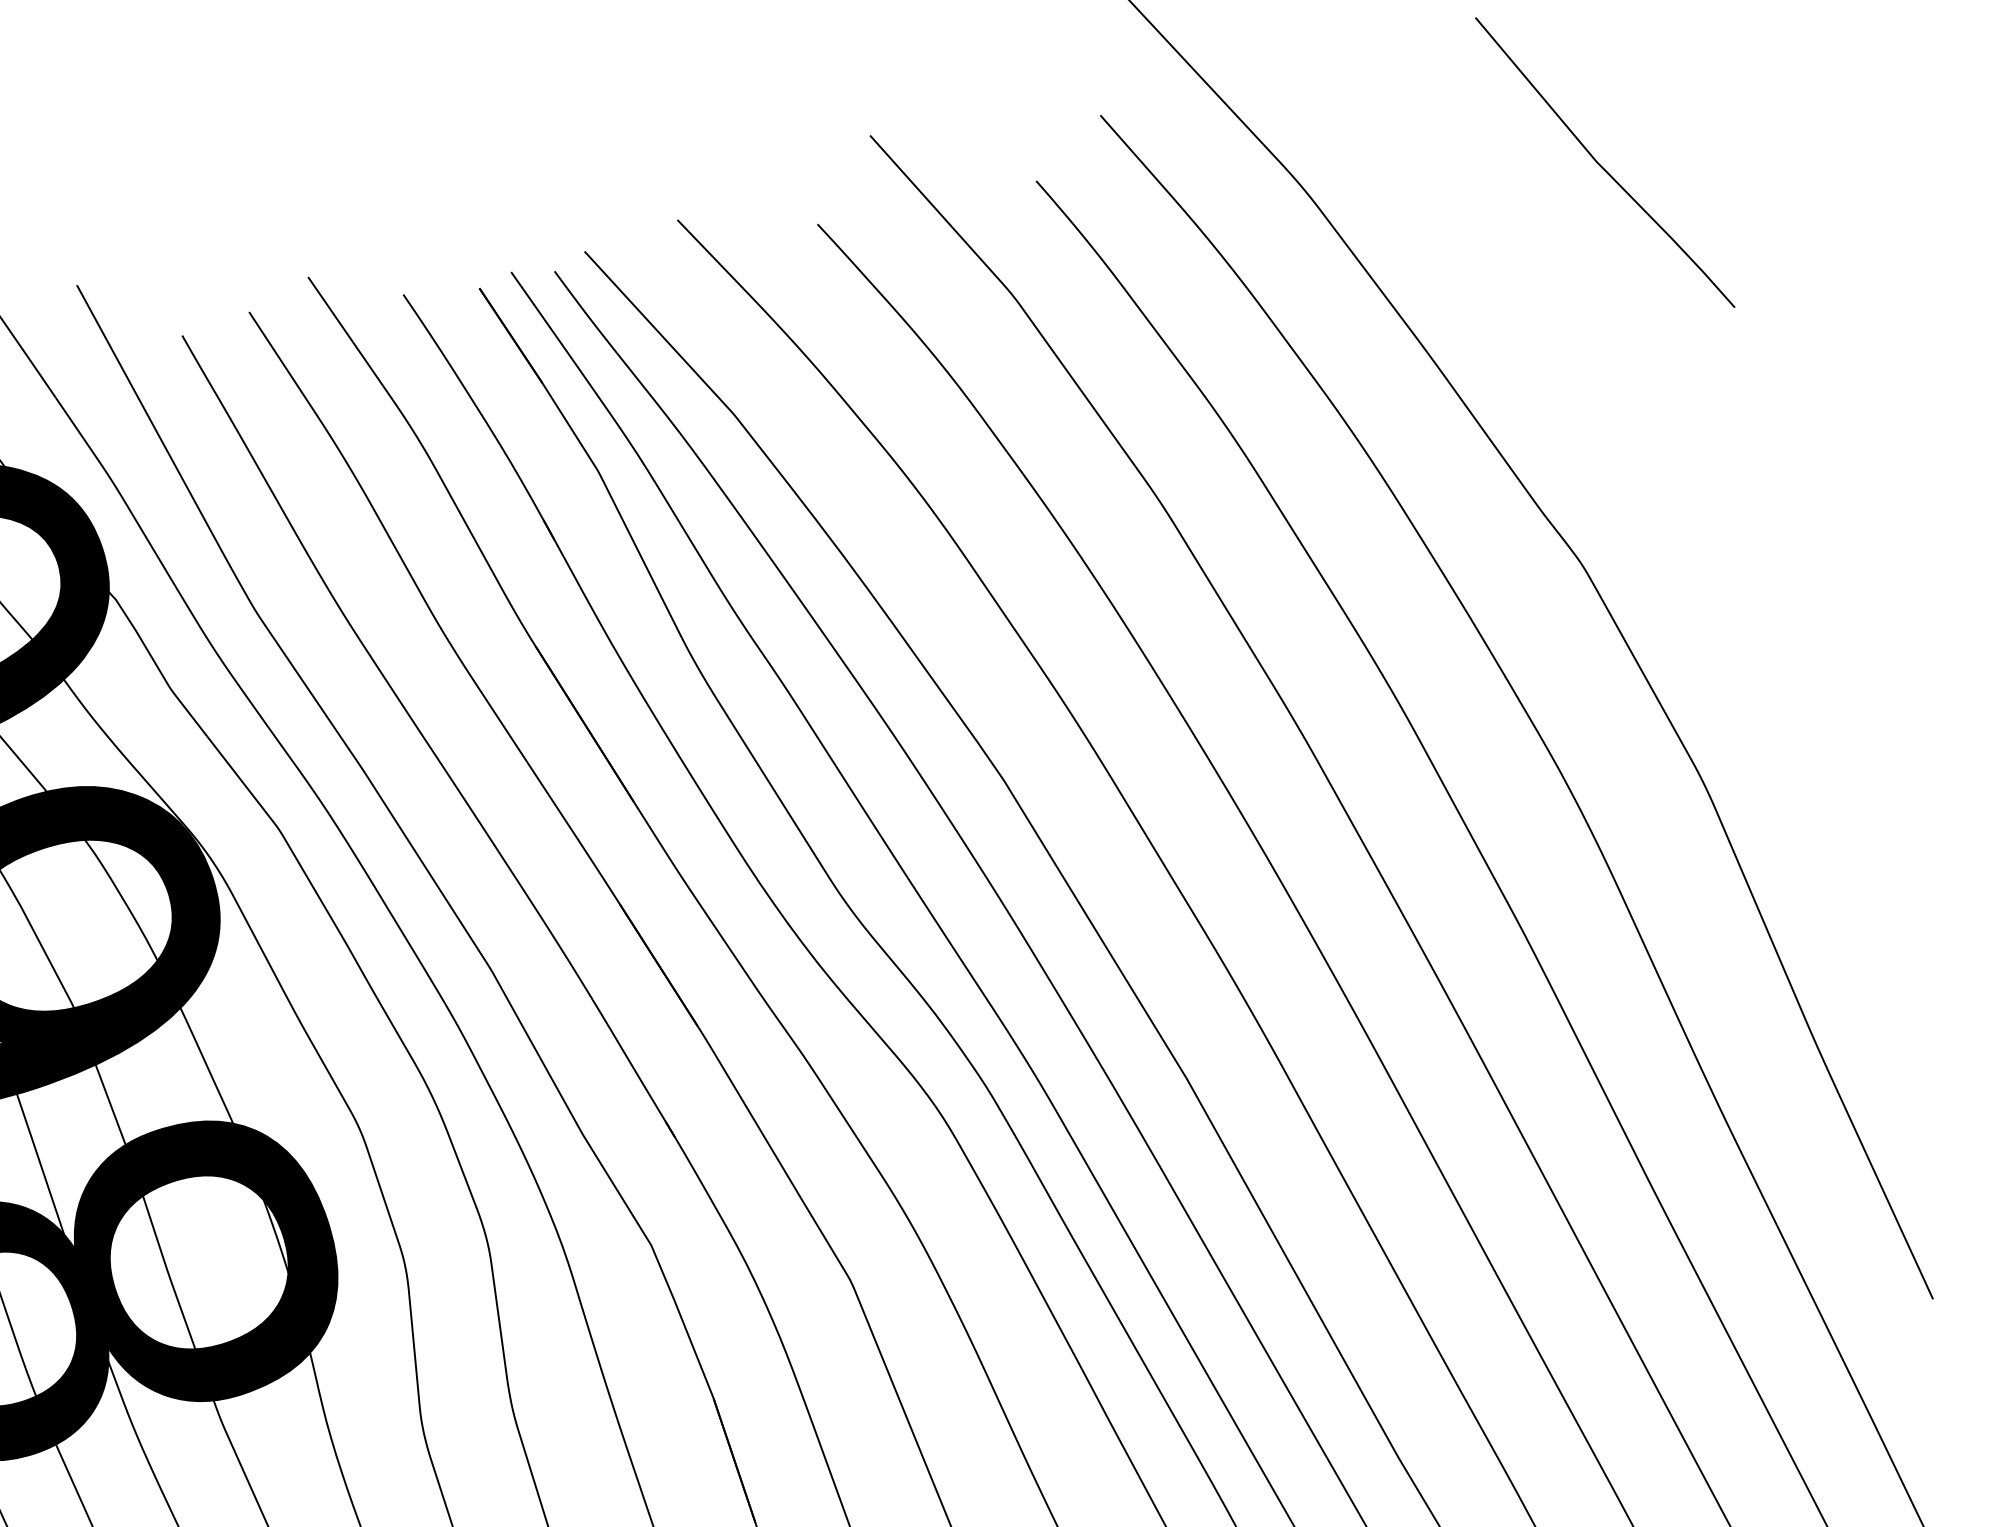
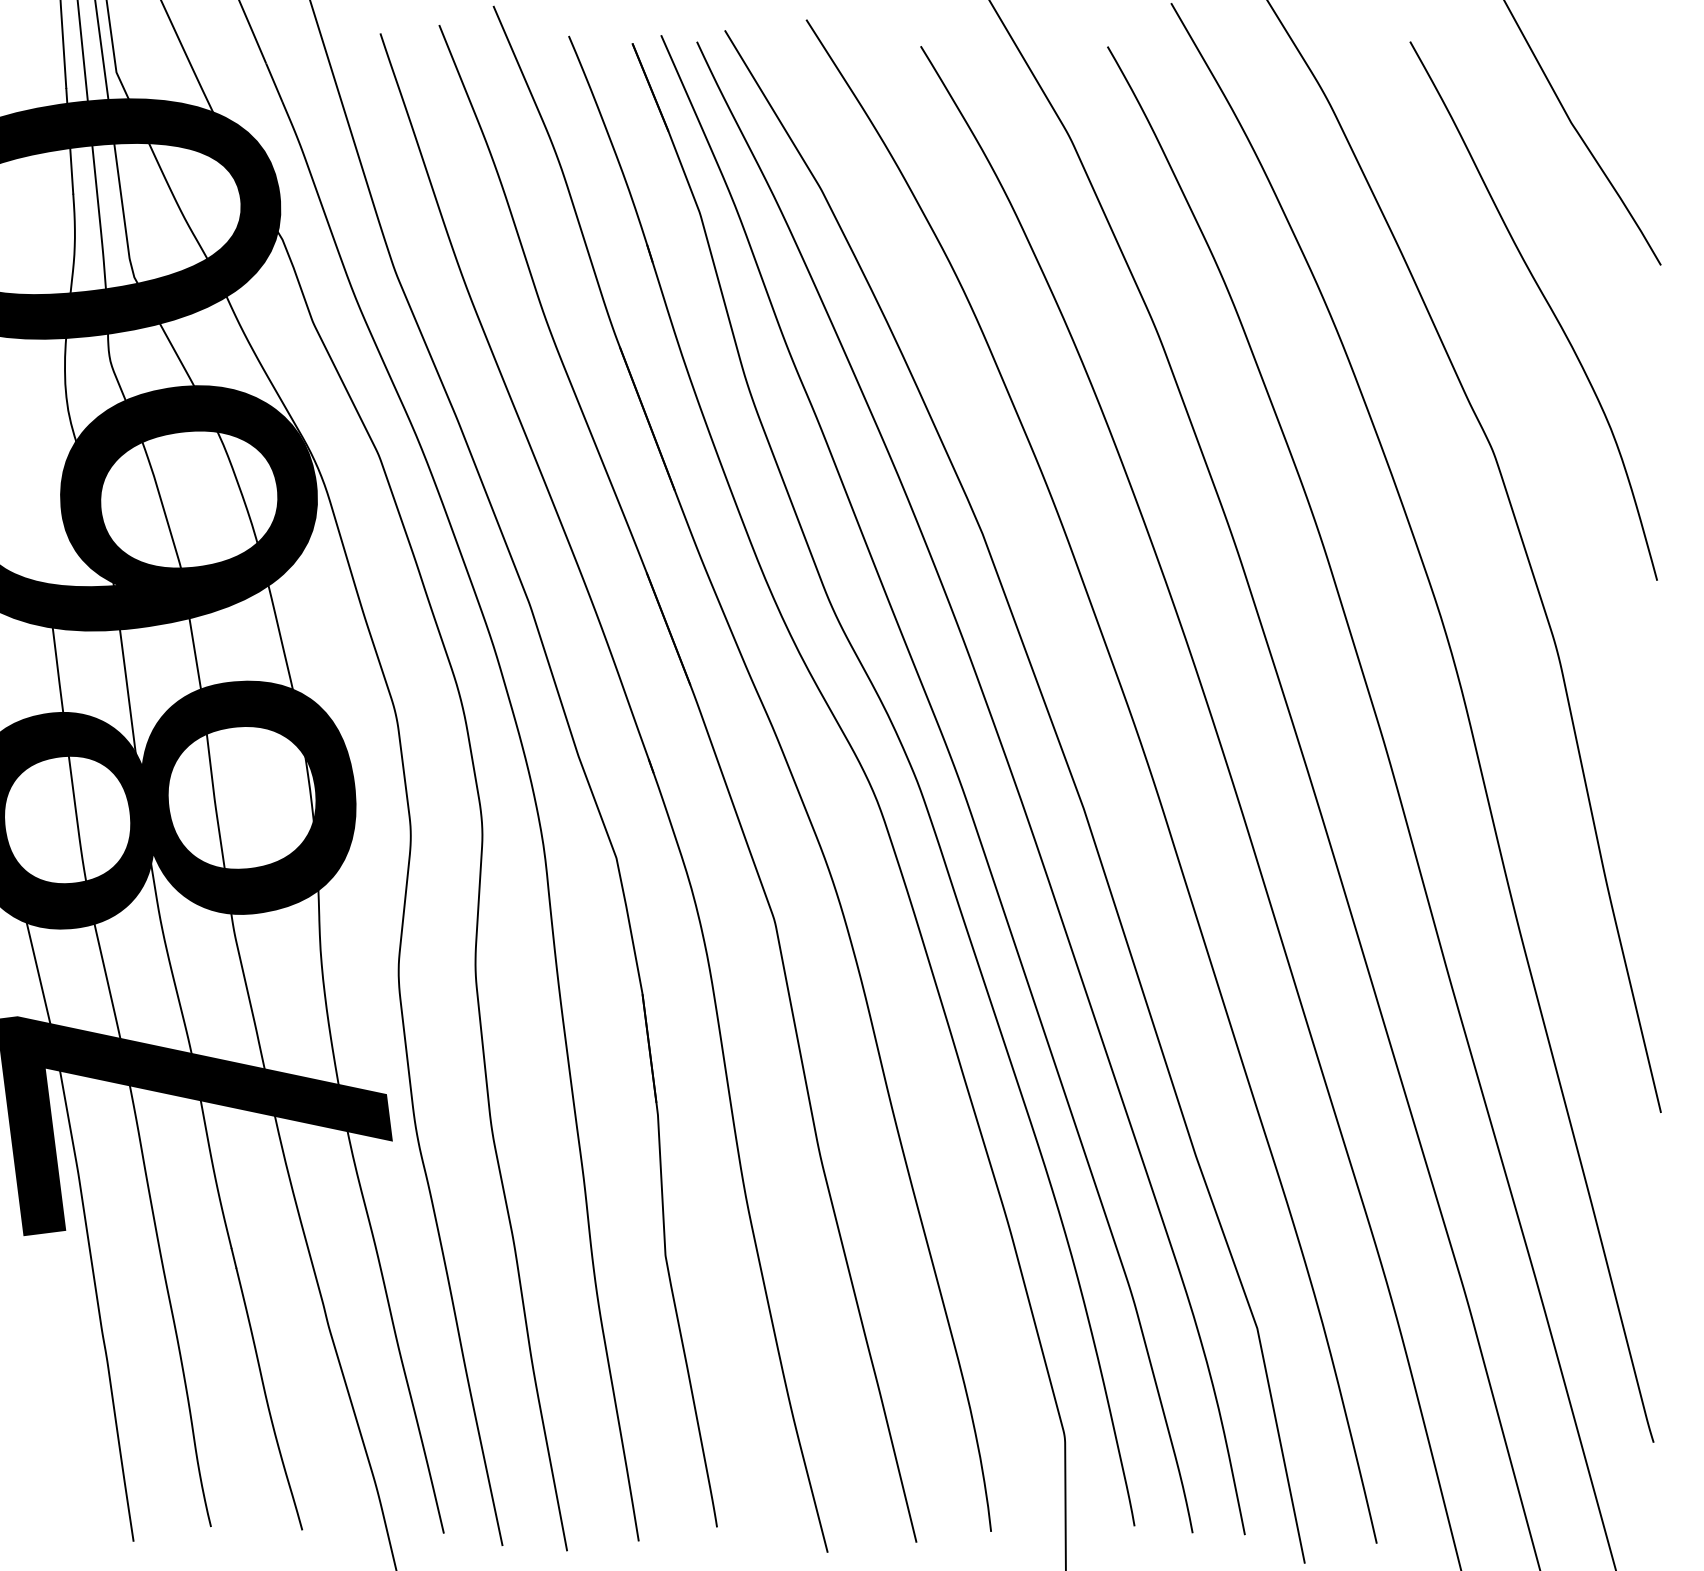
curve: (1608, 376) -> (1545, 301), added

